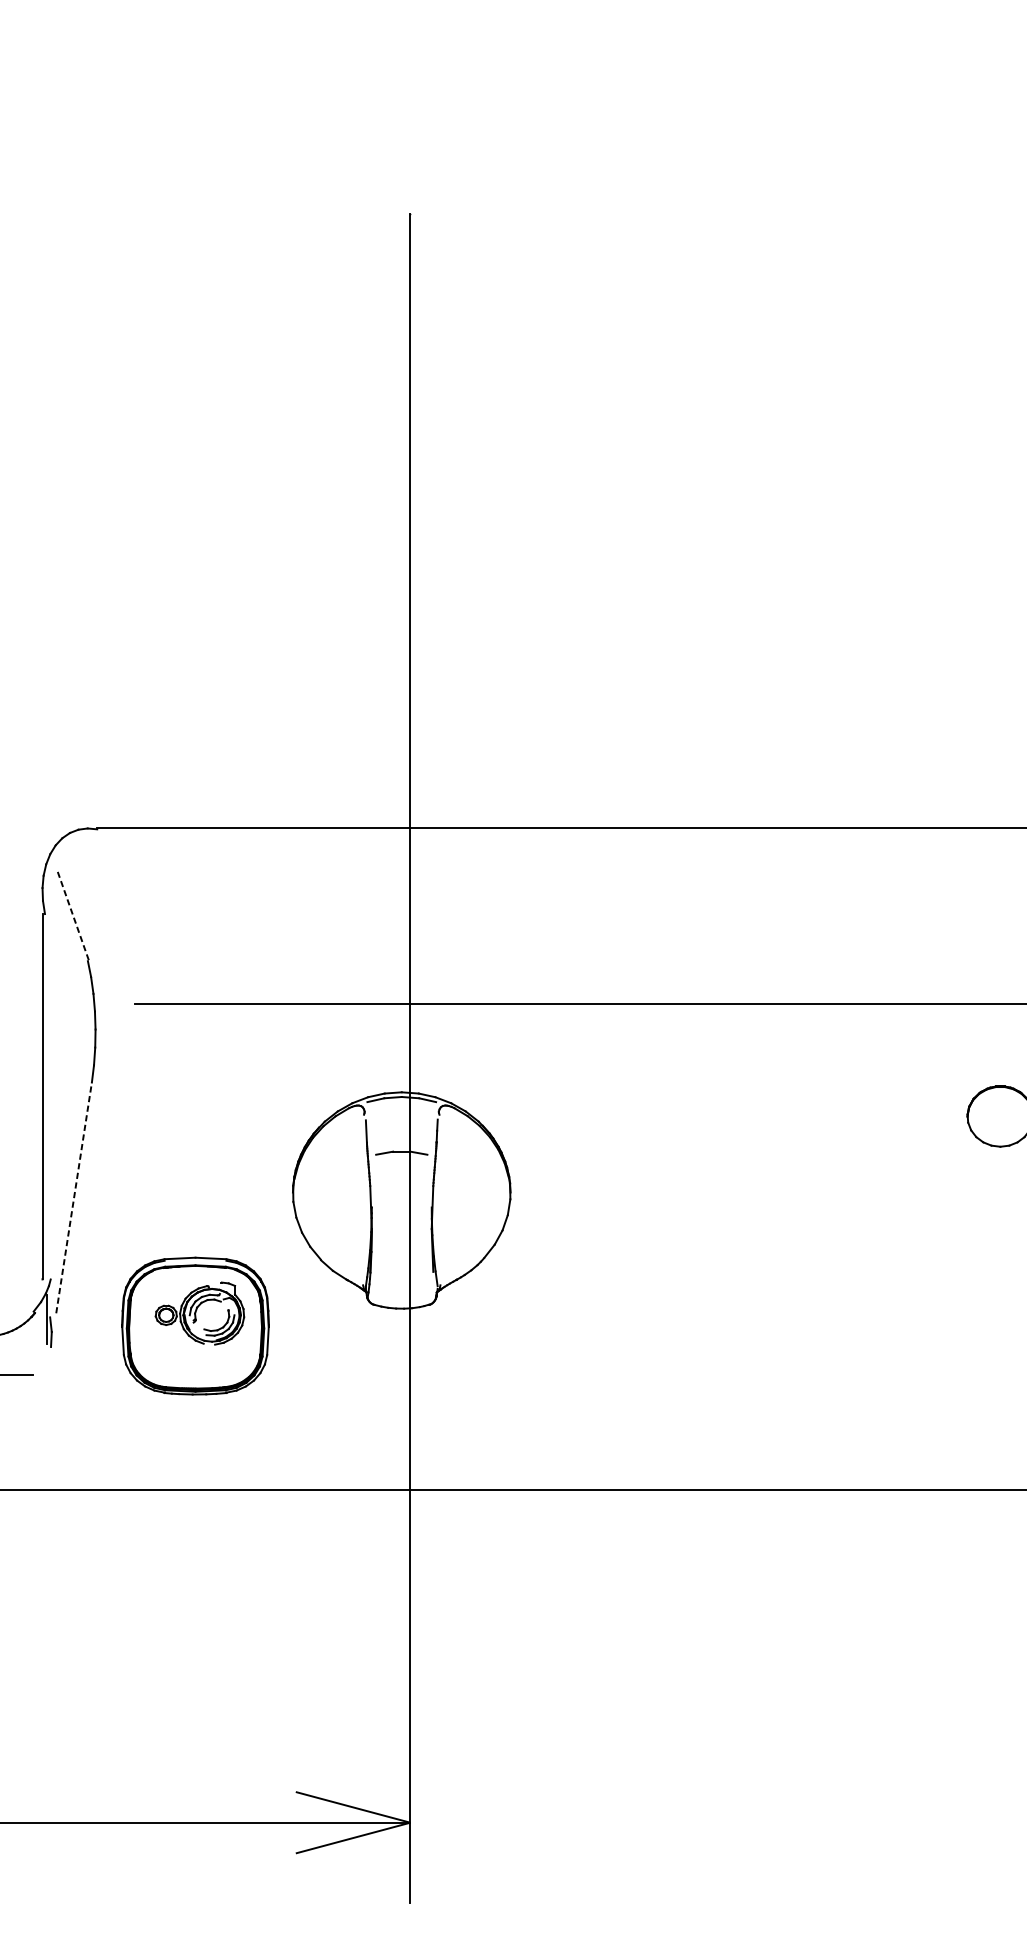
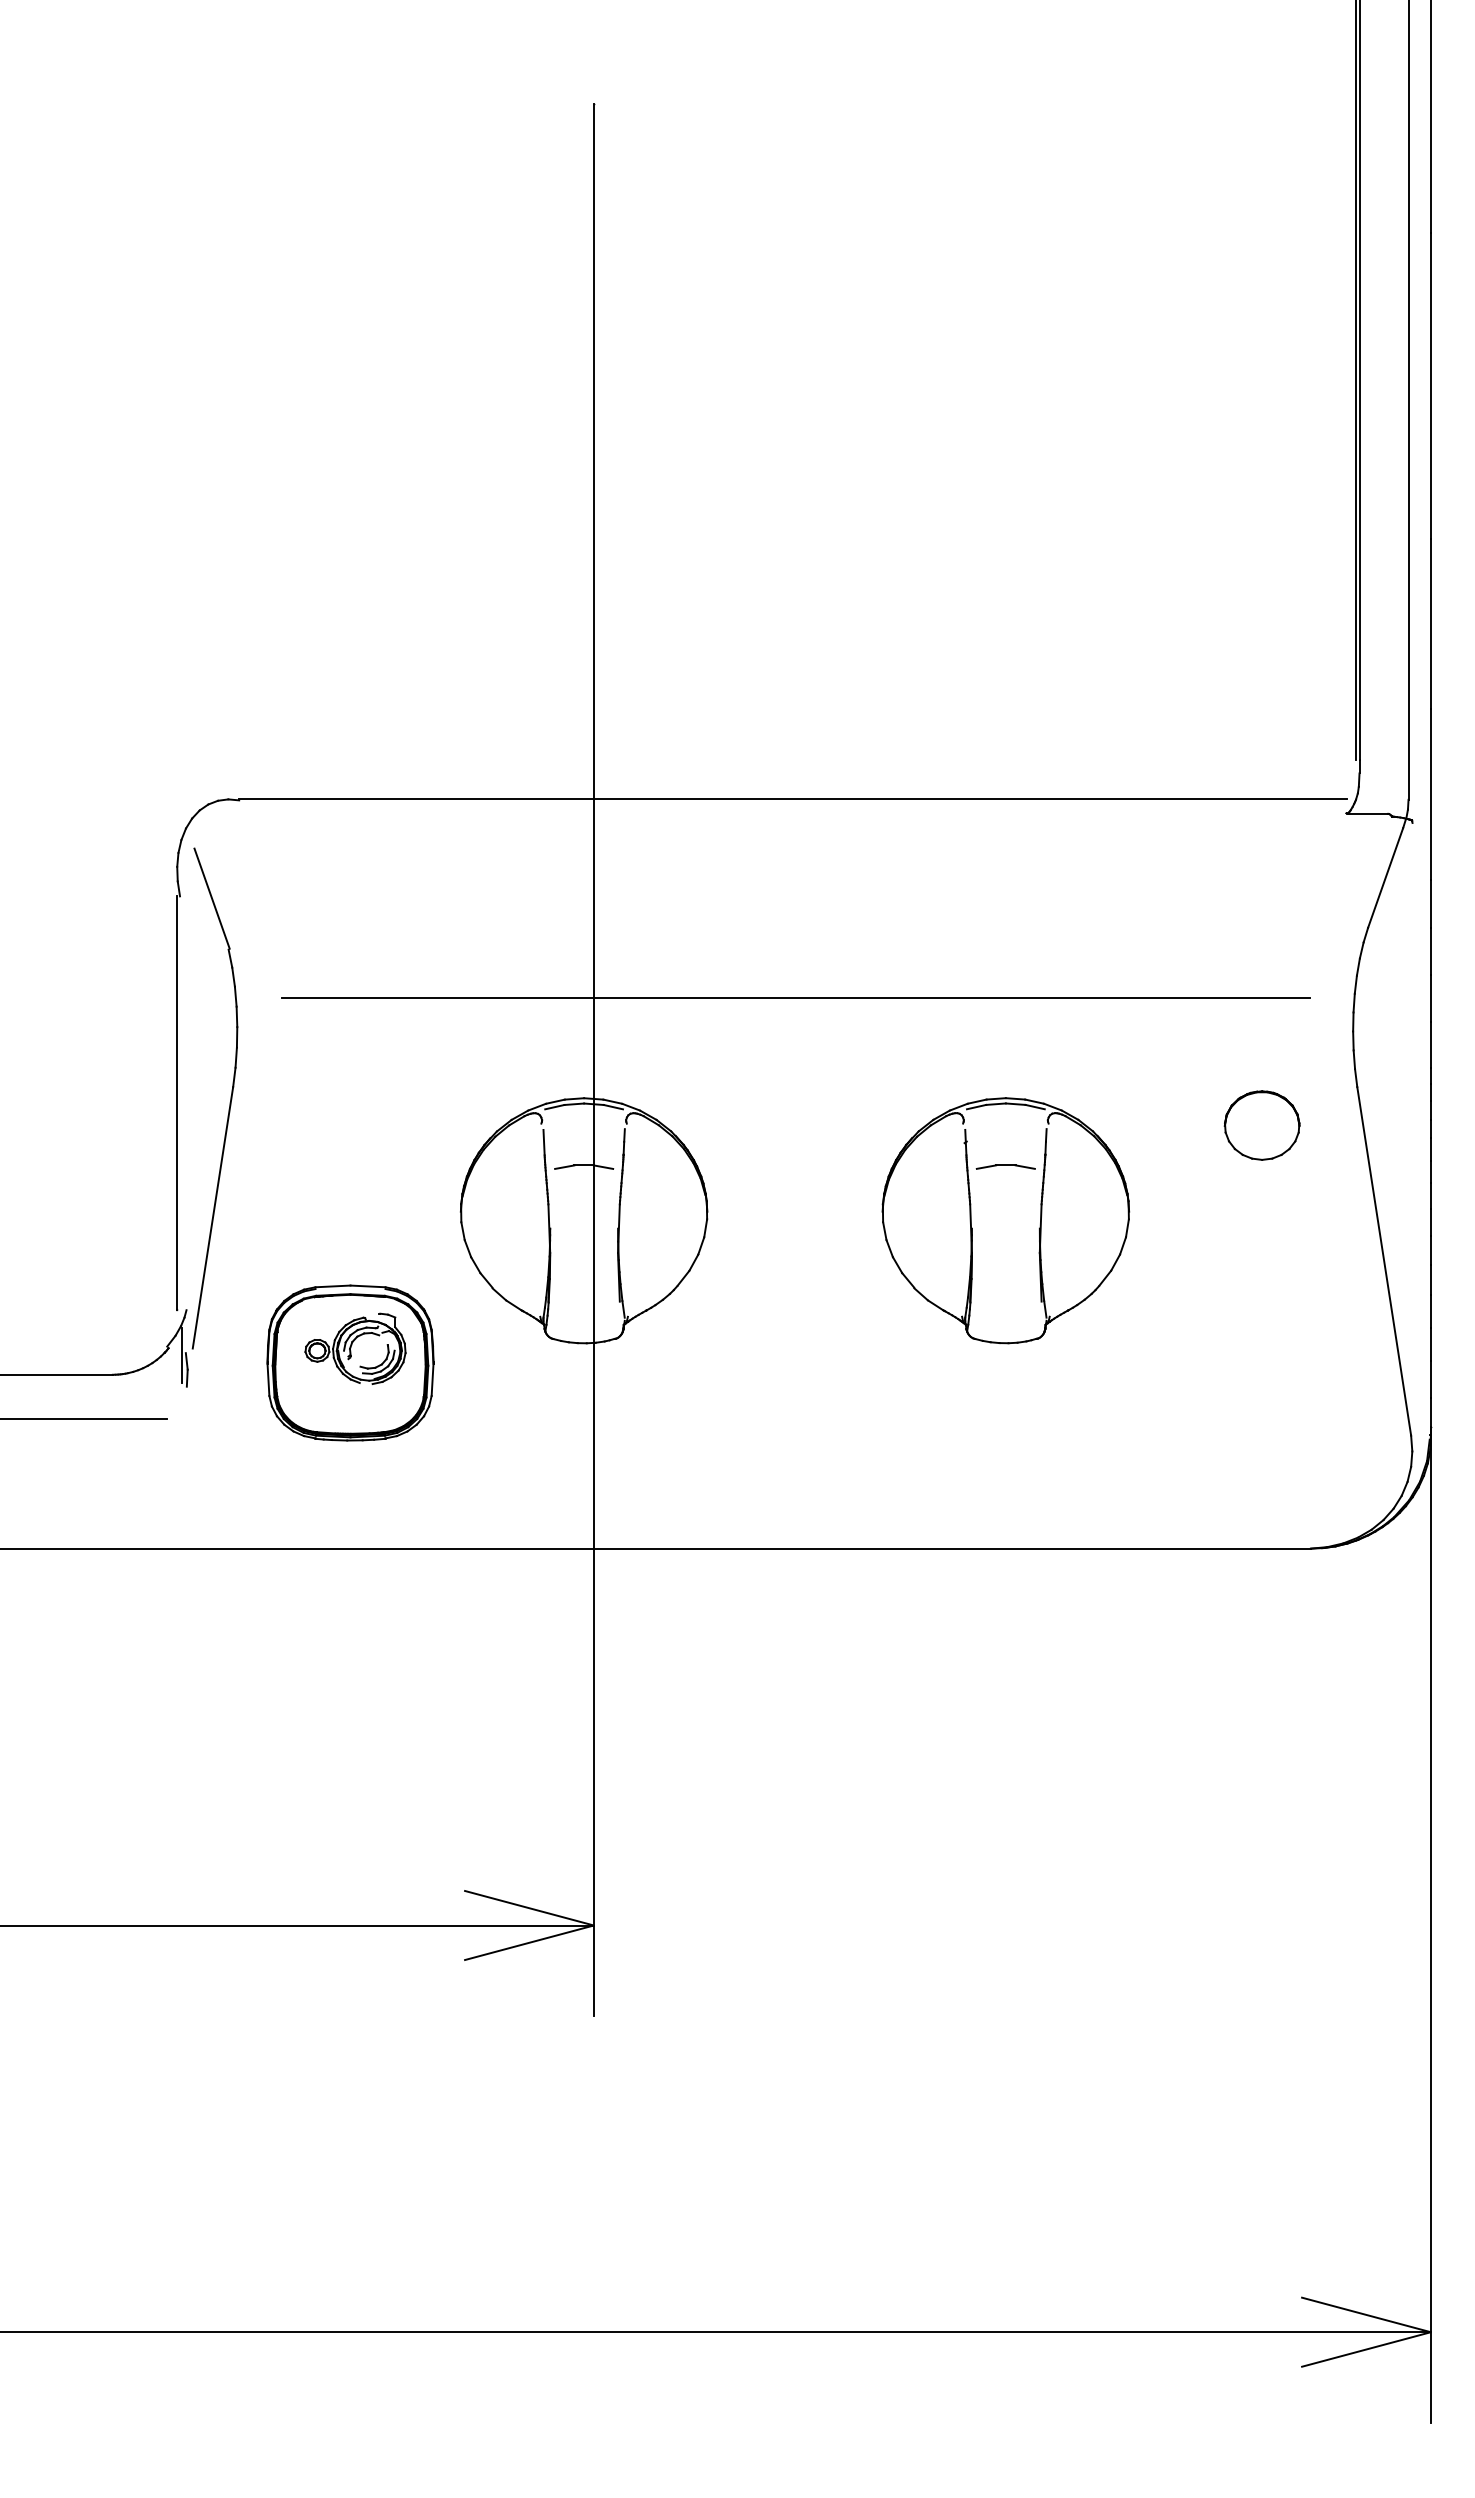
line: (73, 916) -> (212, 899), dashed -> solid
line: (74, 1197) -> (213, 1217), dashed -> solid
part: (773, 1200) -> (1005, 1220), added

